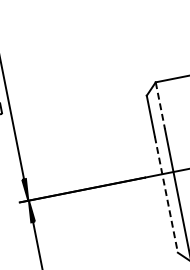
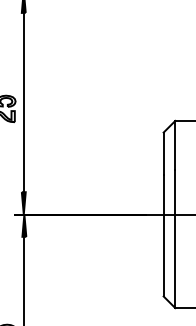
line: (160, 105) -> (175, 145), dashed -> solid
line: (166, 194) -> (163, 235), dashed -> solid

